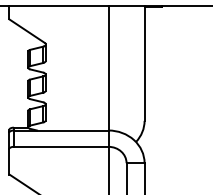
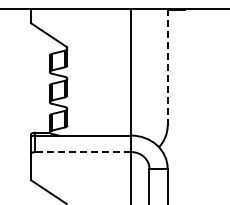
line: (144, 62) -> (167, 66), solid -> dashed
line: (61, 147) -> (83, 152), solid -> dashed

